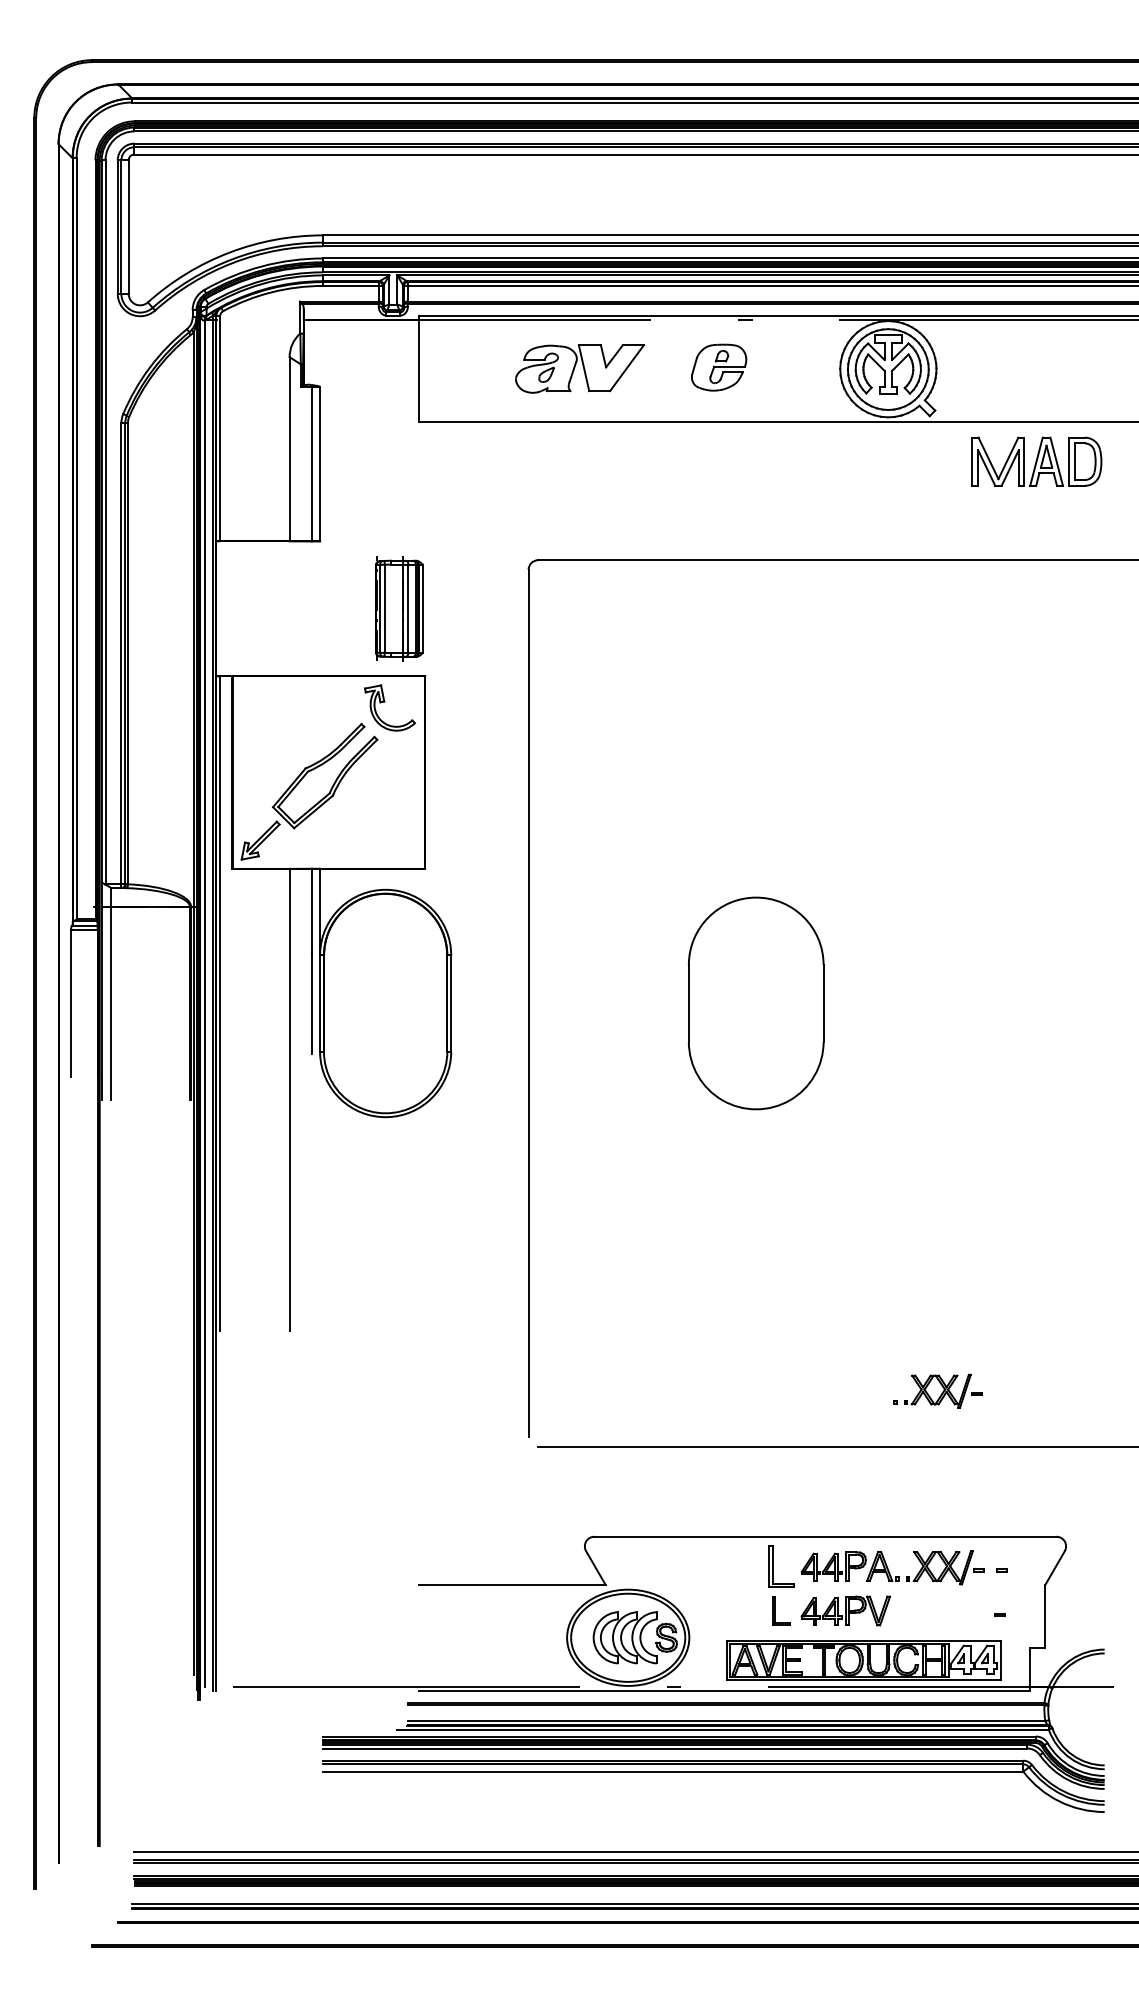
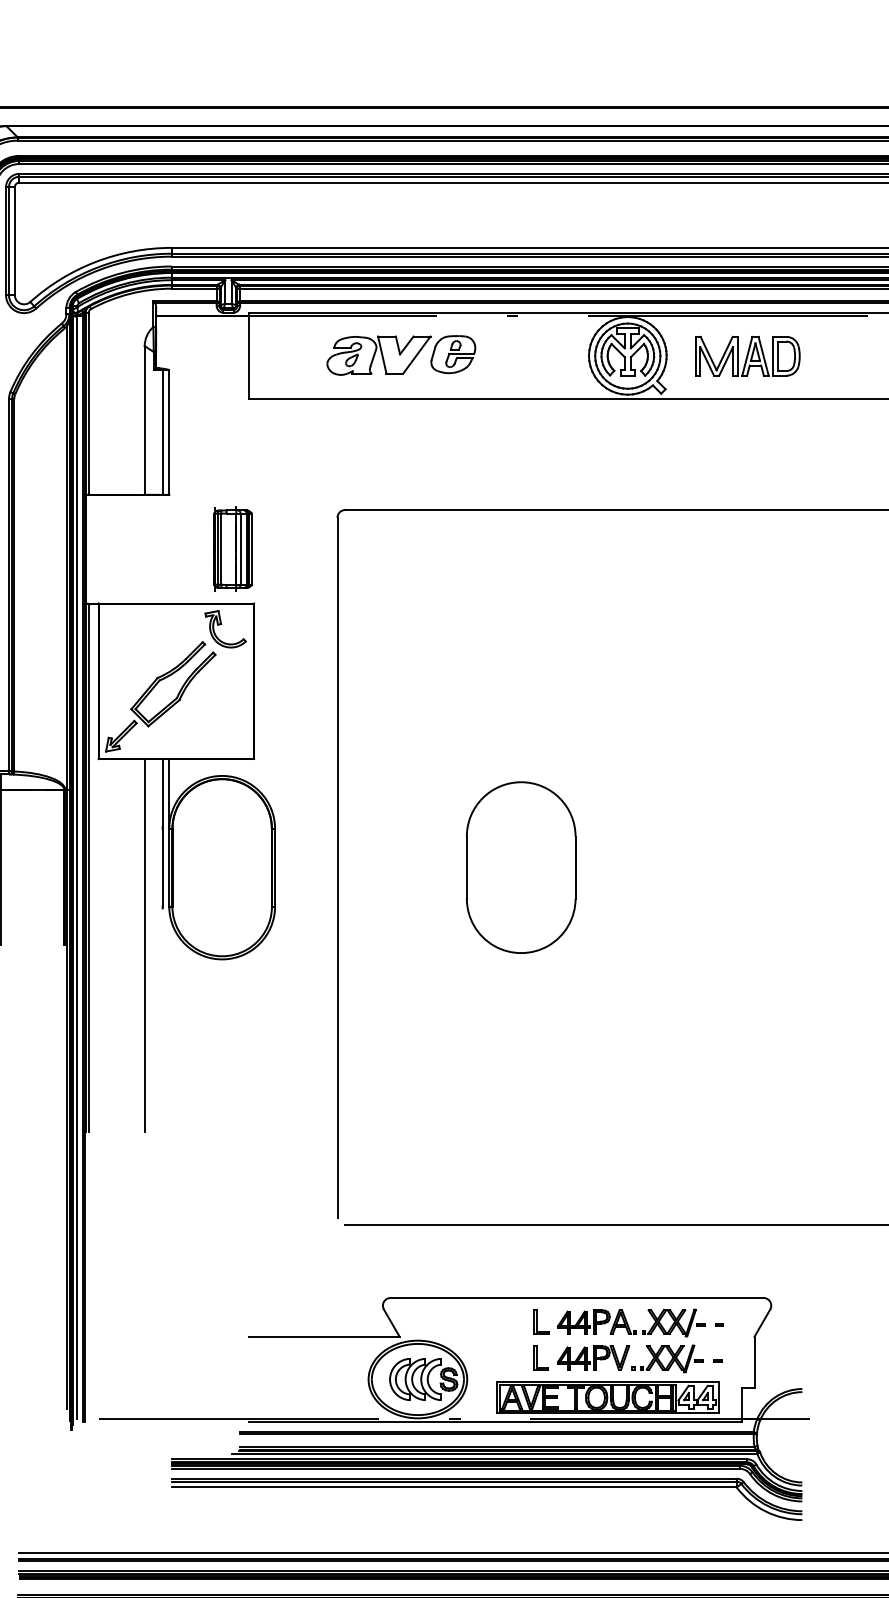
part: (719, 367) -> (453, 354), moved
part: (1036, 461) -> (747, 356), moved
part: (937, 1390) -> (667, 1358), moved
part: (781, 1566) -> (541, 1321), size x0.71

